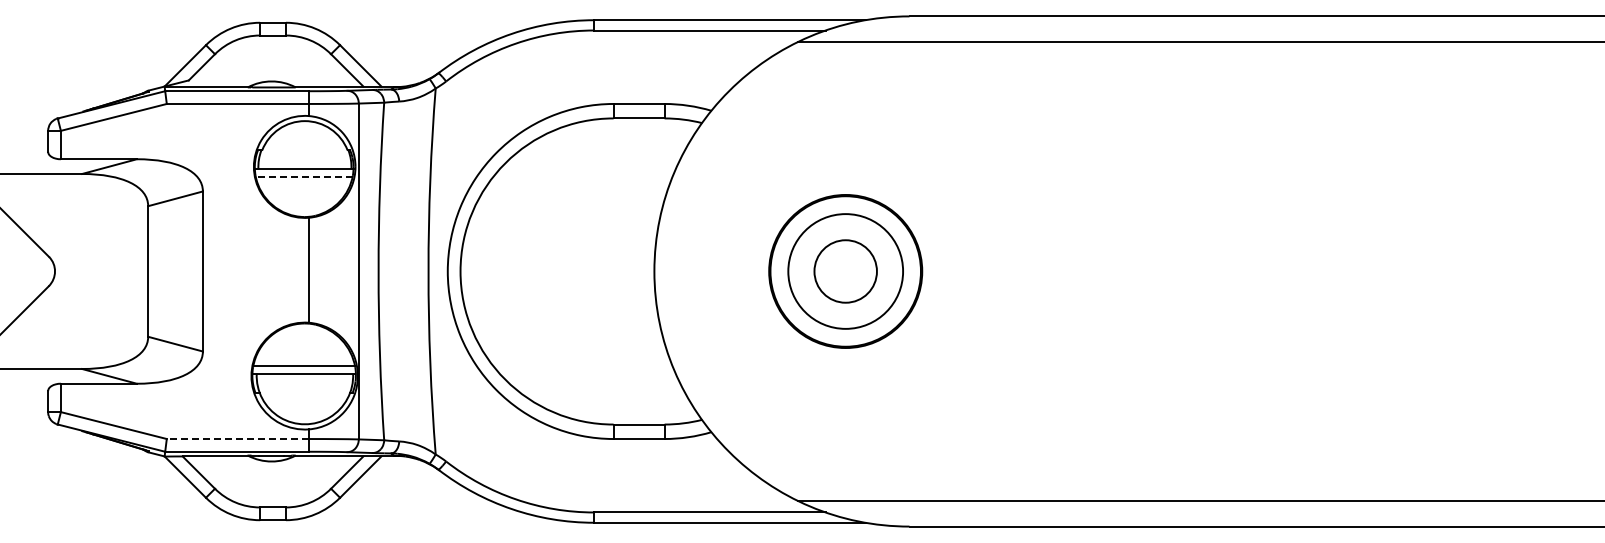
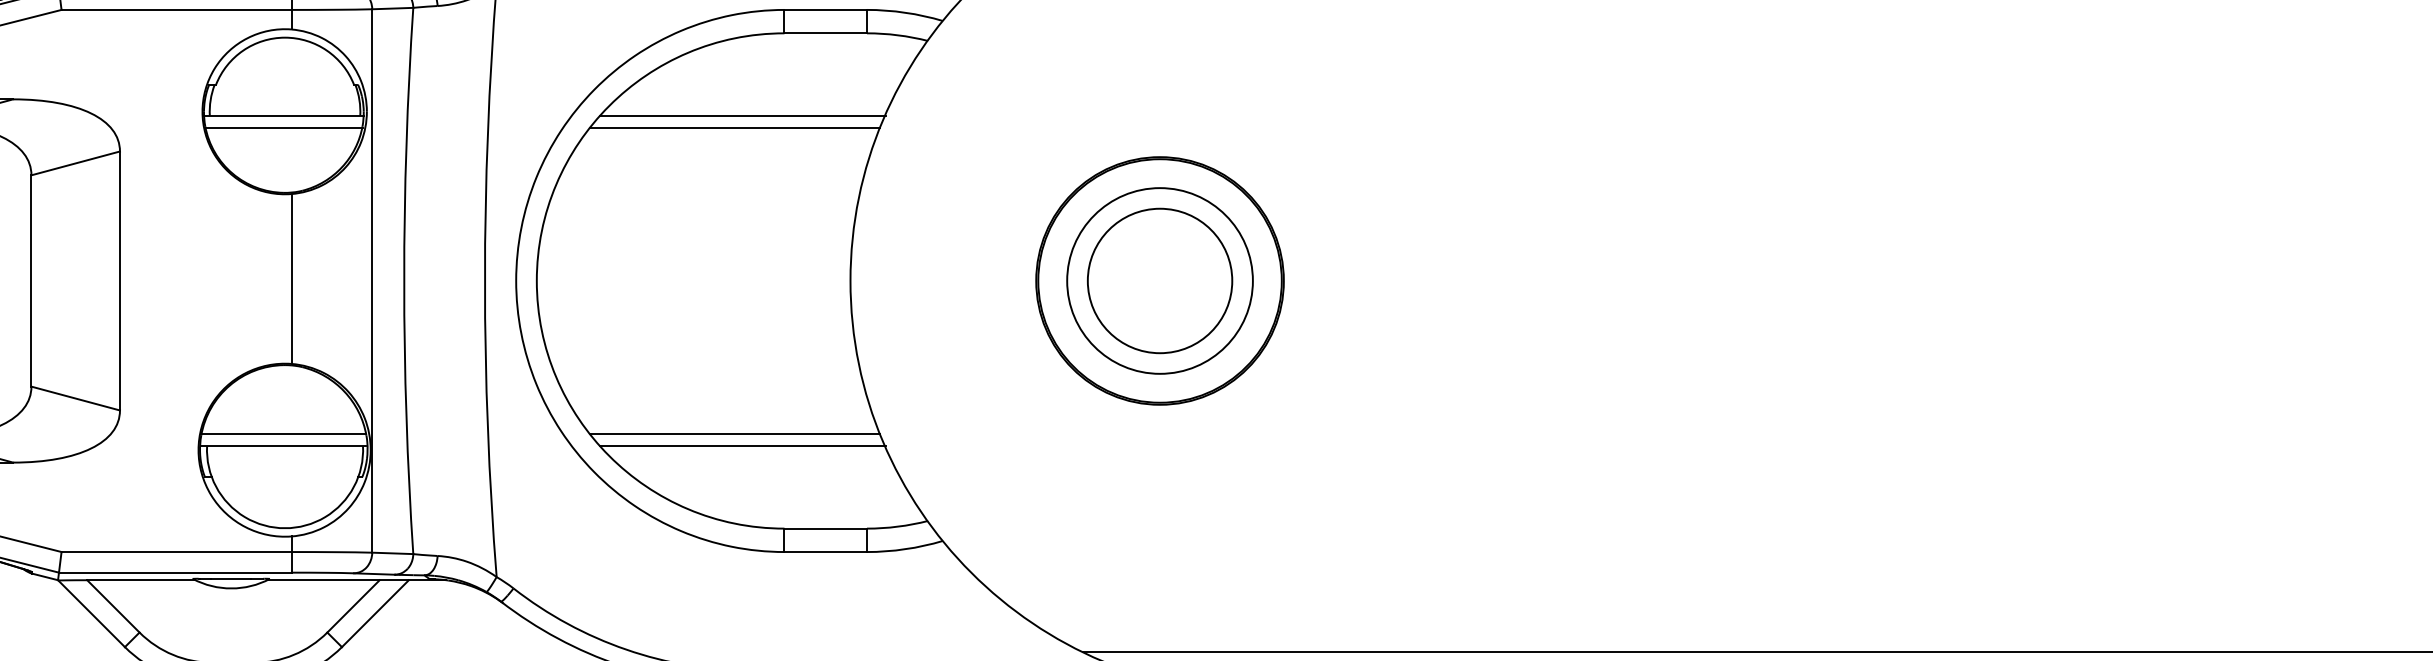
line: (587, 169) -> (742, 115), added
line: (304, 177) -> (284, 128), dashed -> solid
line: (582, 177) -> (734, 128), added
circle: (845, 271) -> (1159, 280), size x1.43
line: (582, 365) -> (734, 433), added
line: (587, 373) -> (742, 446), added
line: (237, 439) -> (175, 552), dashed -> solid

